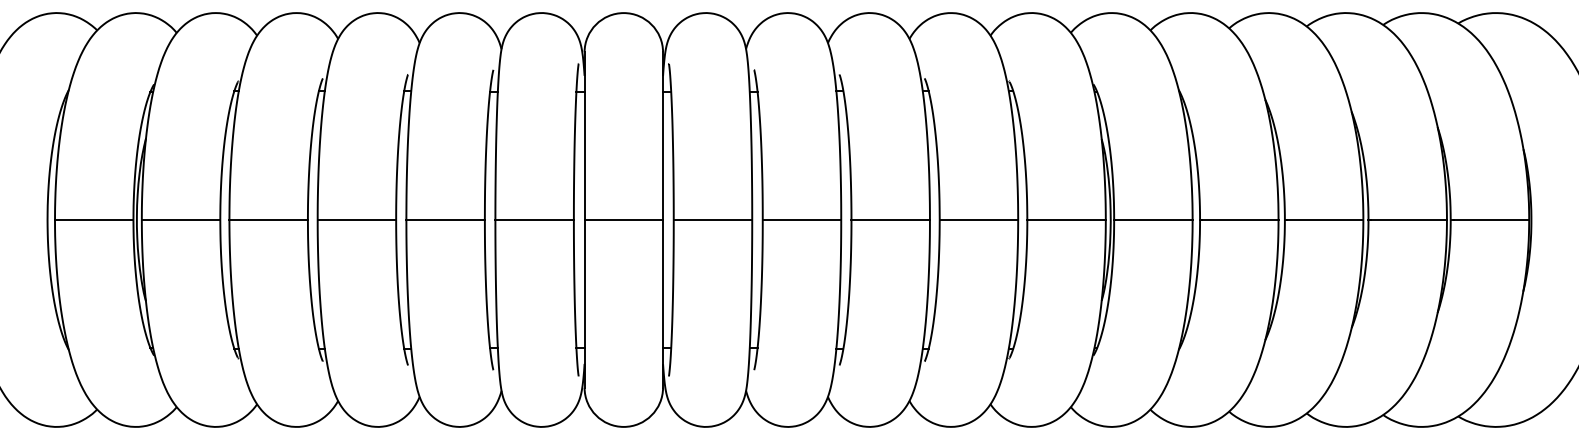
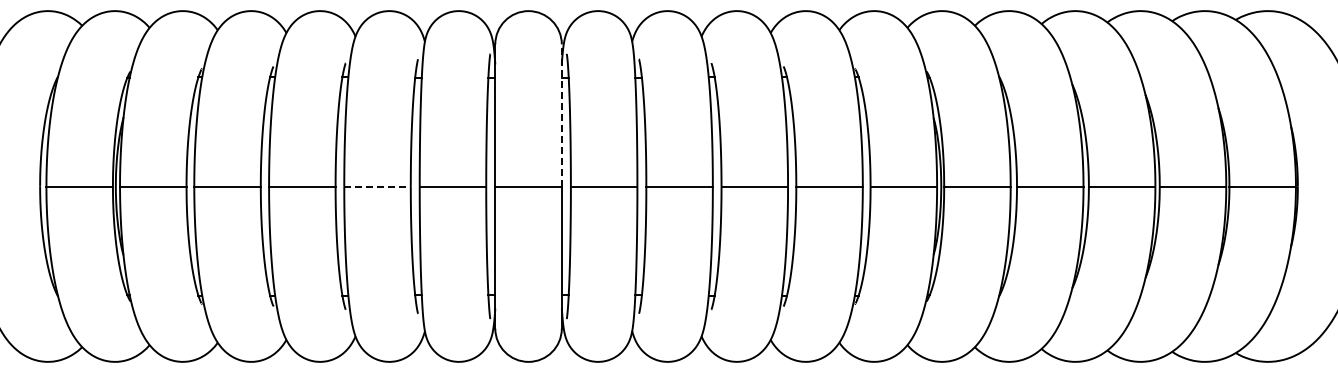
line: (662, 135) -> (561, 114), solid -> dashed
line: (446, 220) -> (378, 186), solid -> dashed

